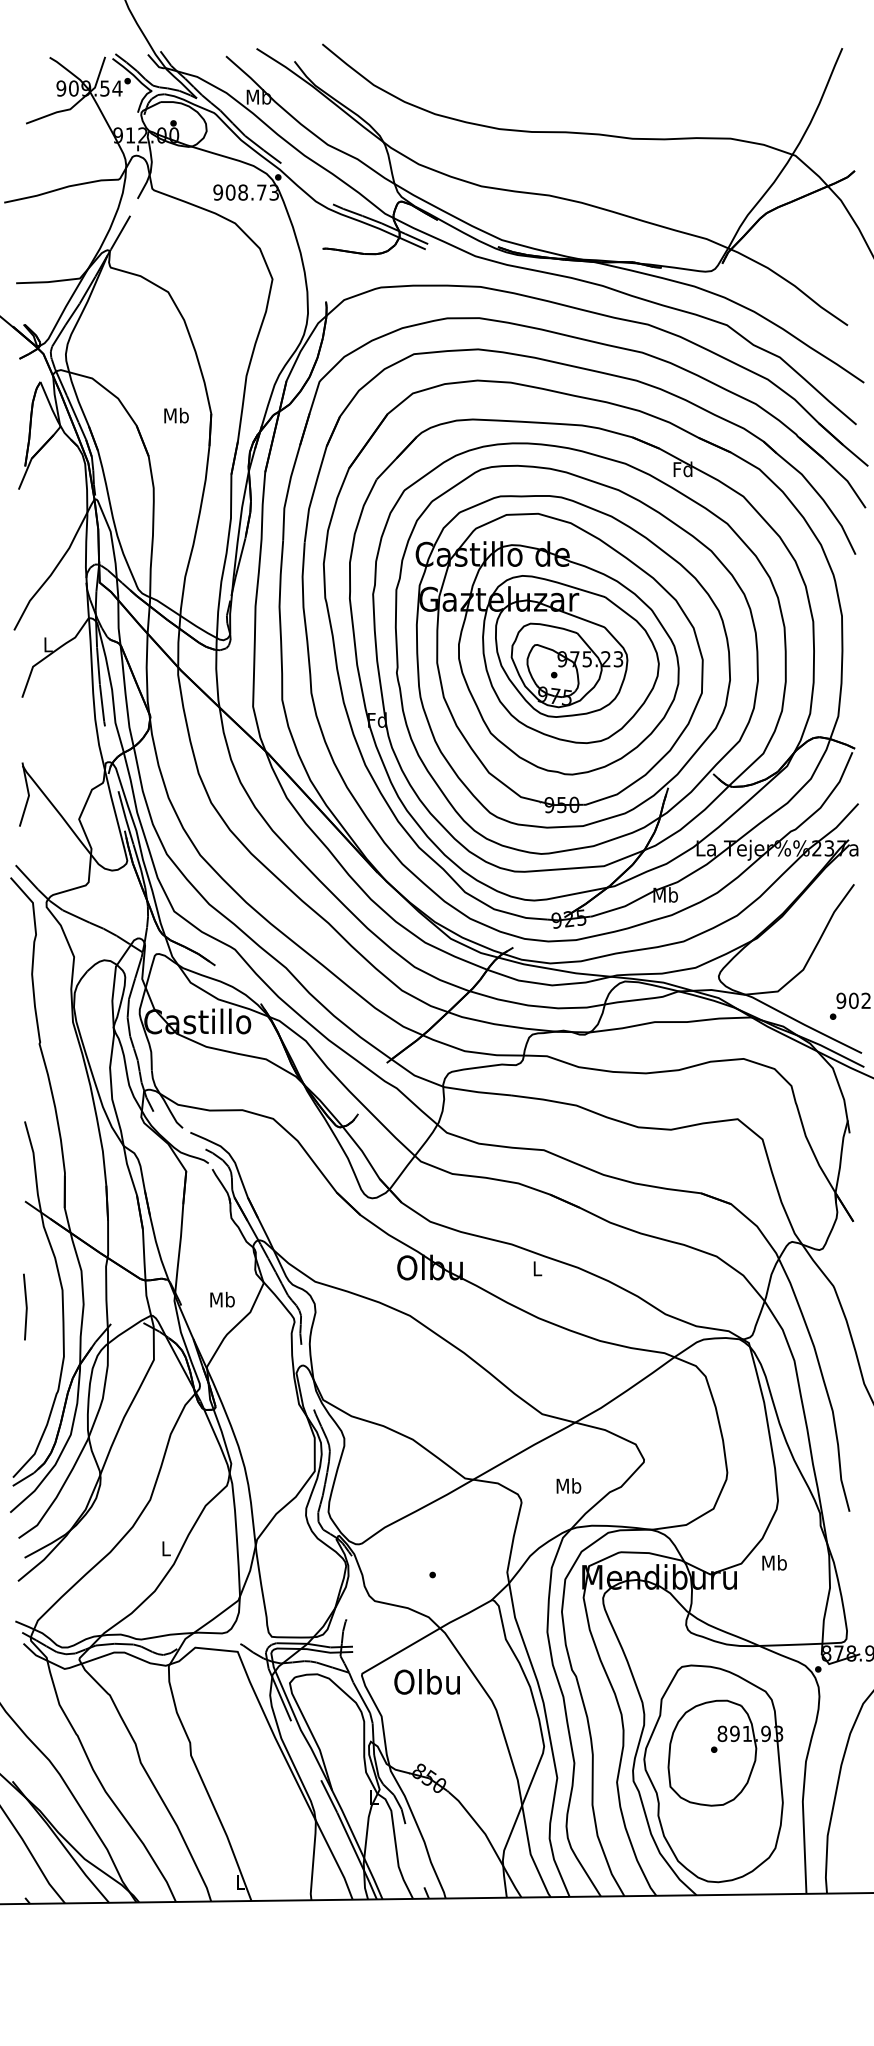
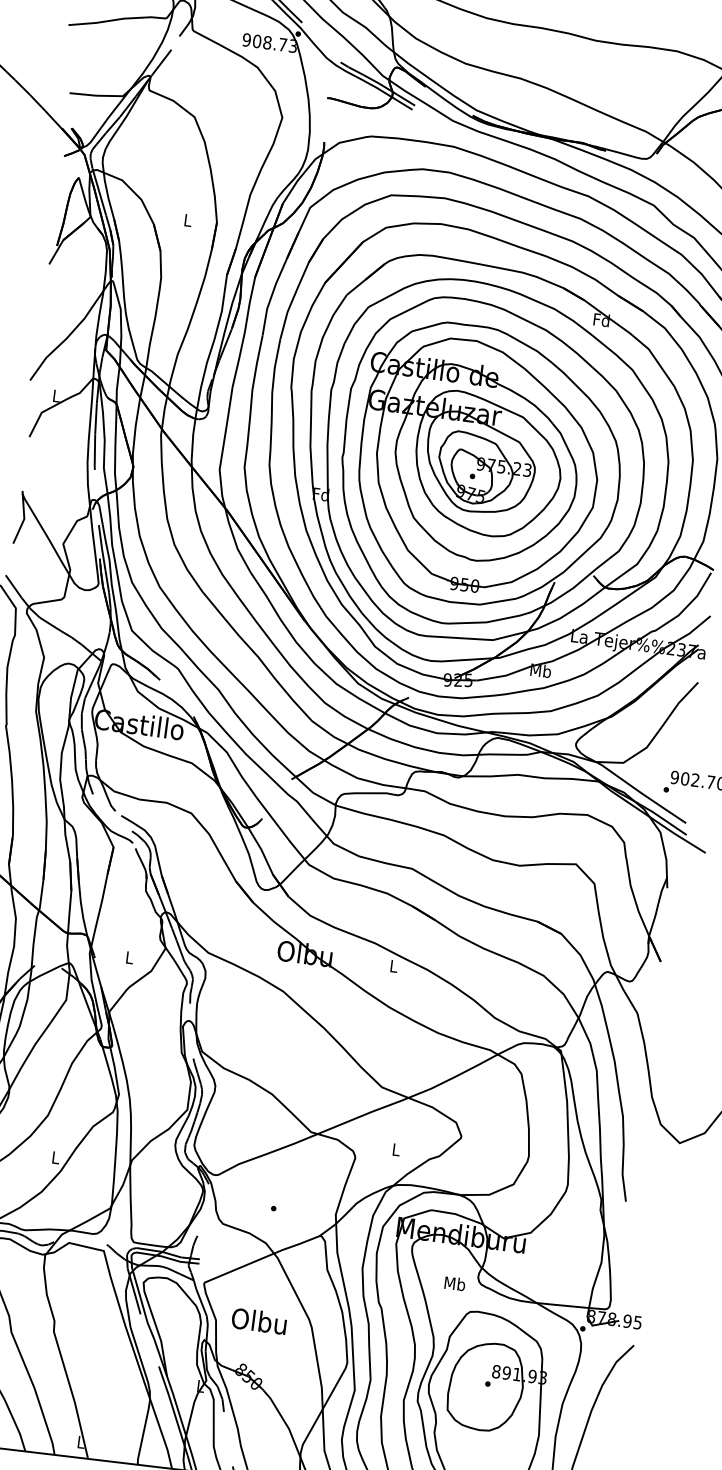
text: (176, 415) -> (187, 220), Mb -> L
text: (222, 1299) -> (129, 957), Mb -> L
text: (568, 1485) -> (395, 1149), Mb -> L
text: (774, 1562) -> (455, 1283), moved
text: (426, 1681) -> (258, 1320), moved

